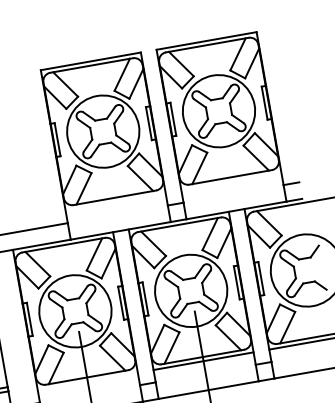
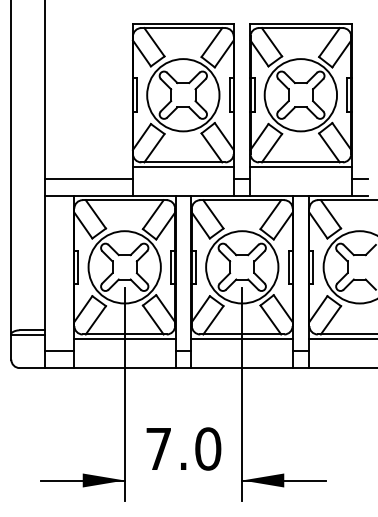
line: (231, 181) -> (300, 166), added
line: (115, 201) -> (183, 166), added
line: (87, 381) -> (124, 338), added

